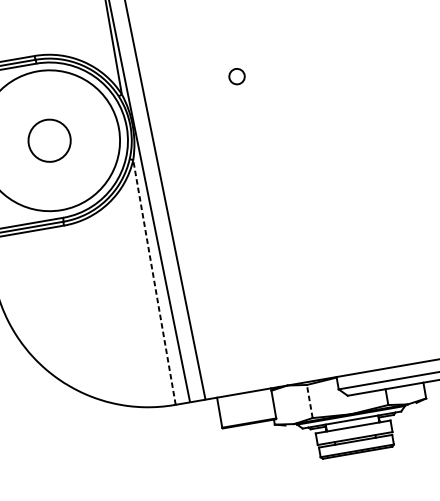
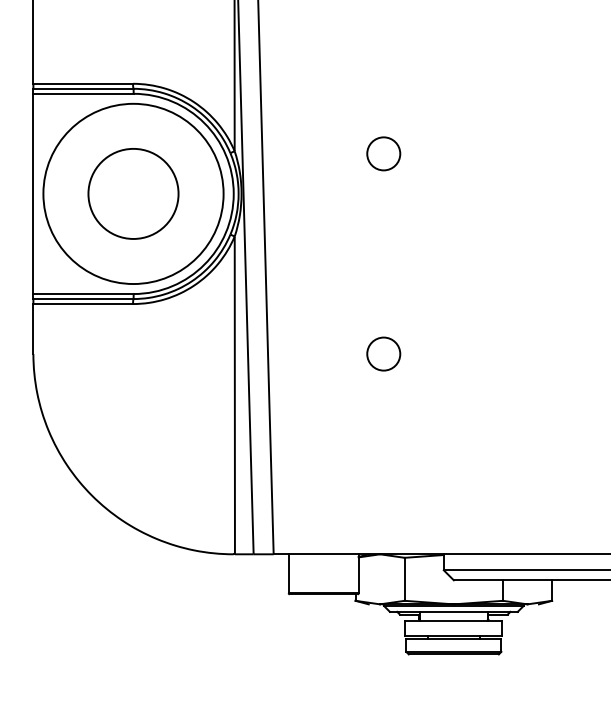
circle: (236, 76) -> (383, 153), size x1.67
circle: (49, 140) -> (133, 193), size x1.67
circle: (263, 230) -> (383, 353), added
line: (154, 282) -> (234, 395), dashed -> solid
line: (309, 401) -> (404, 579), dashed -> solid

